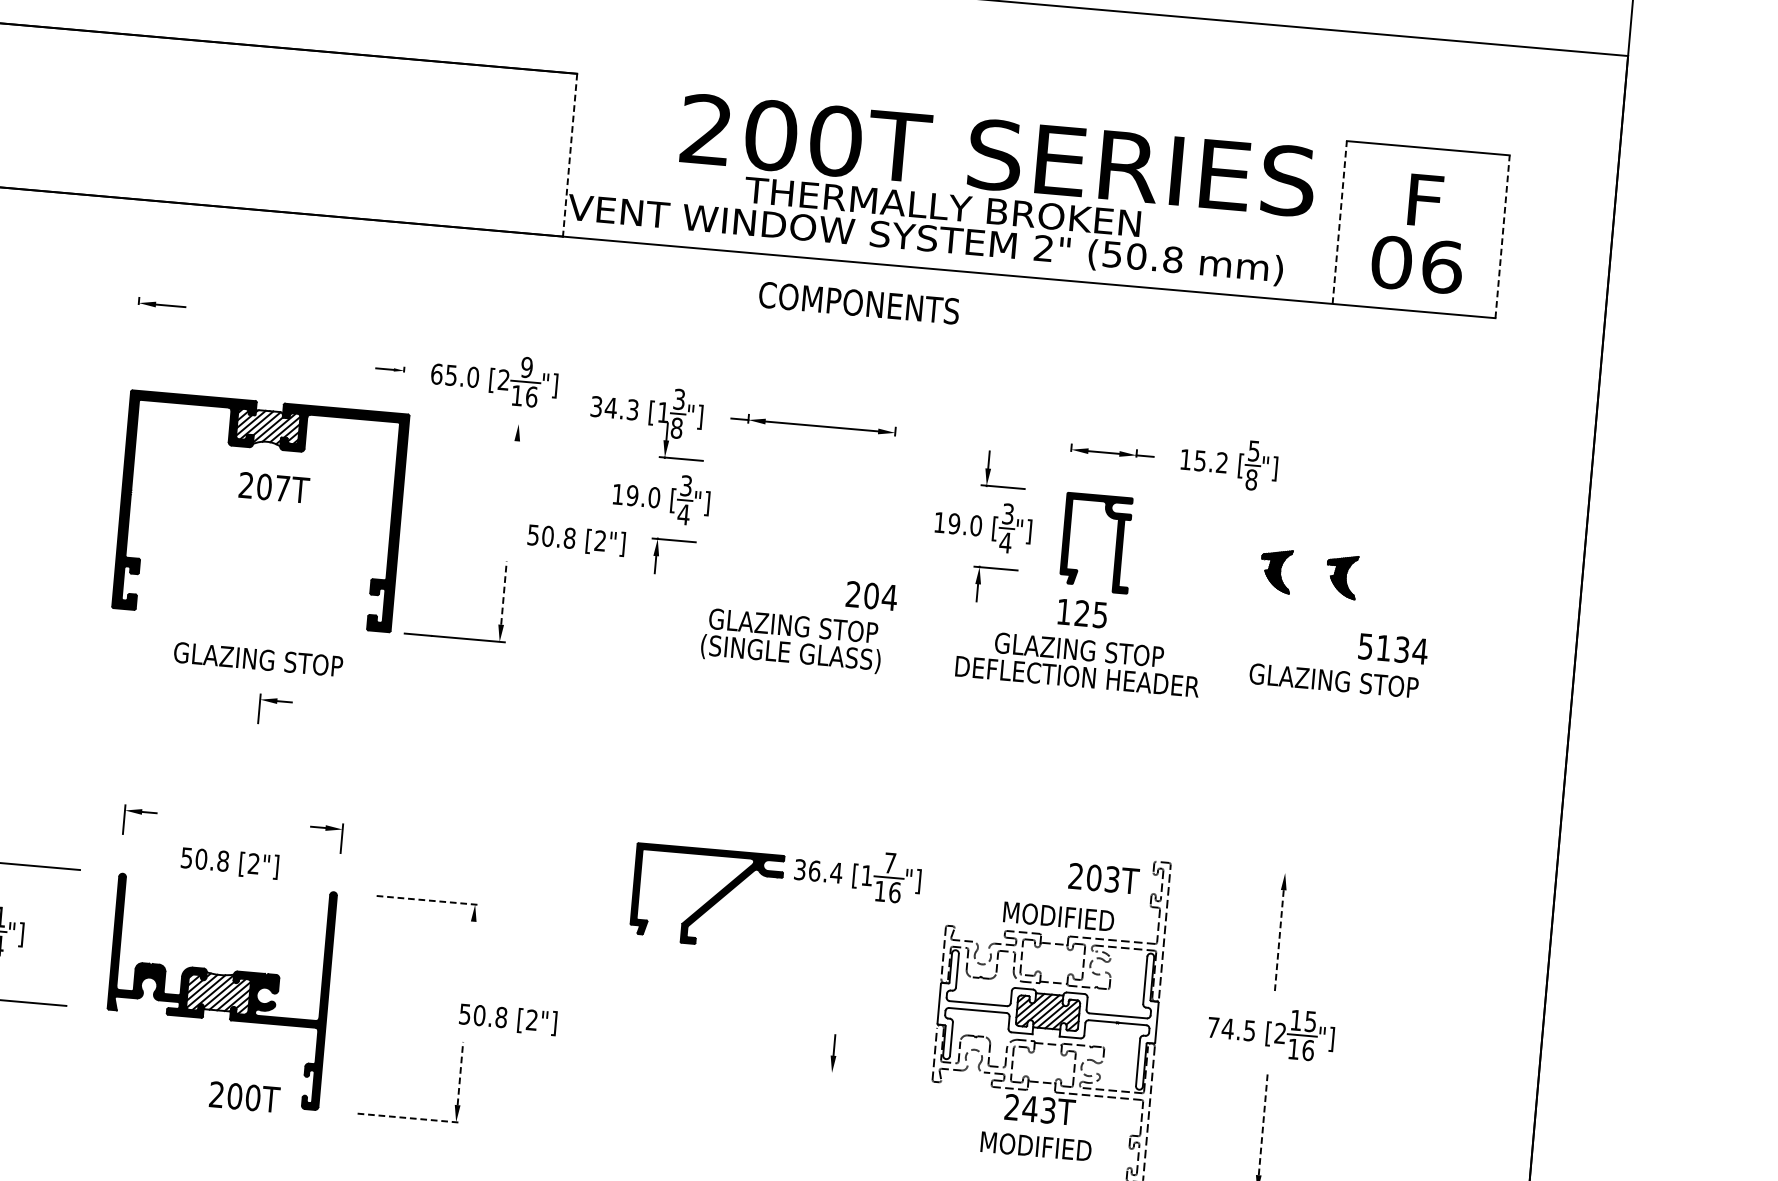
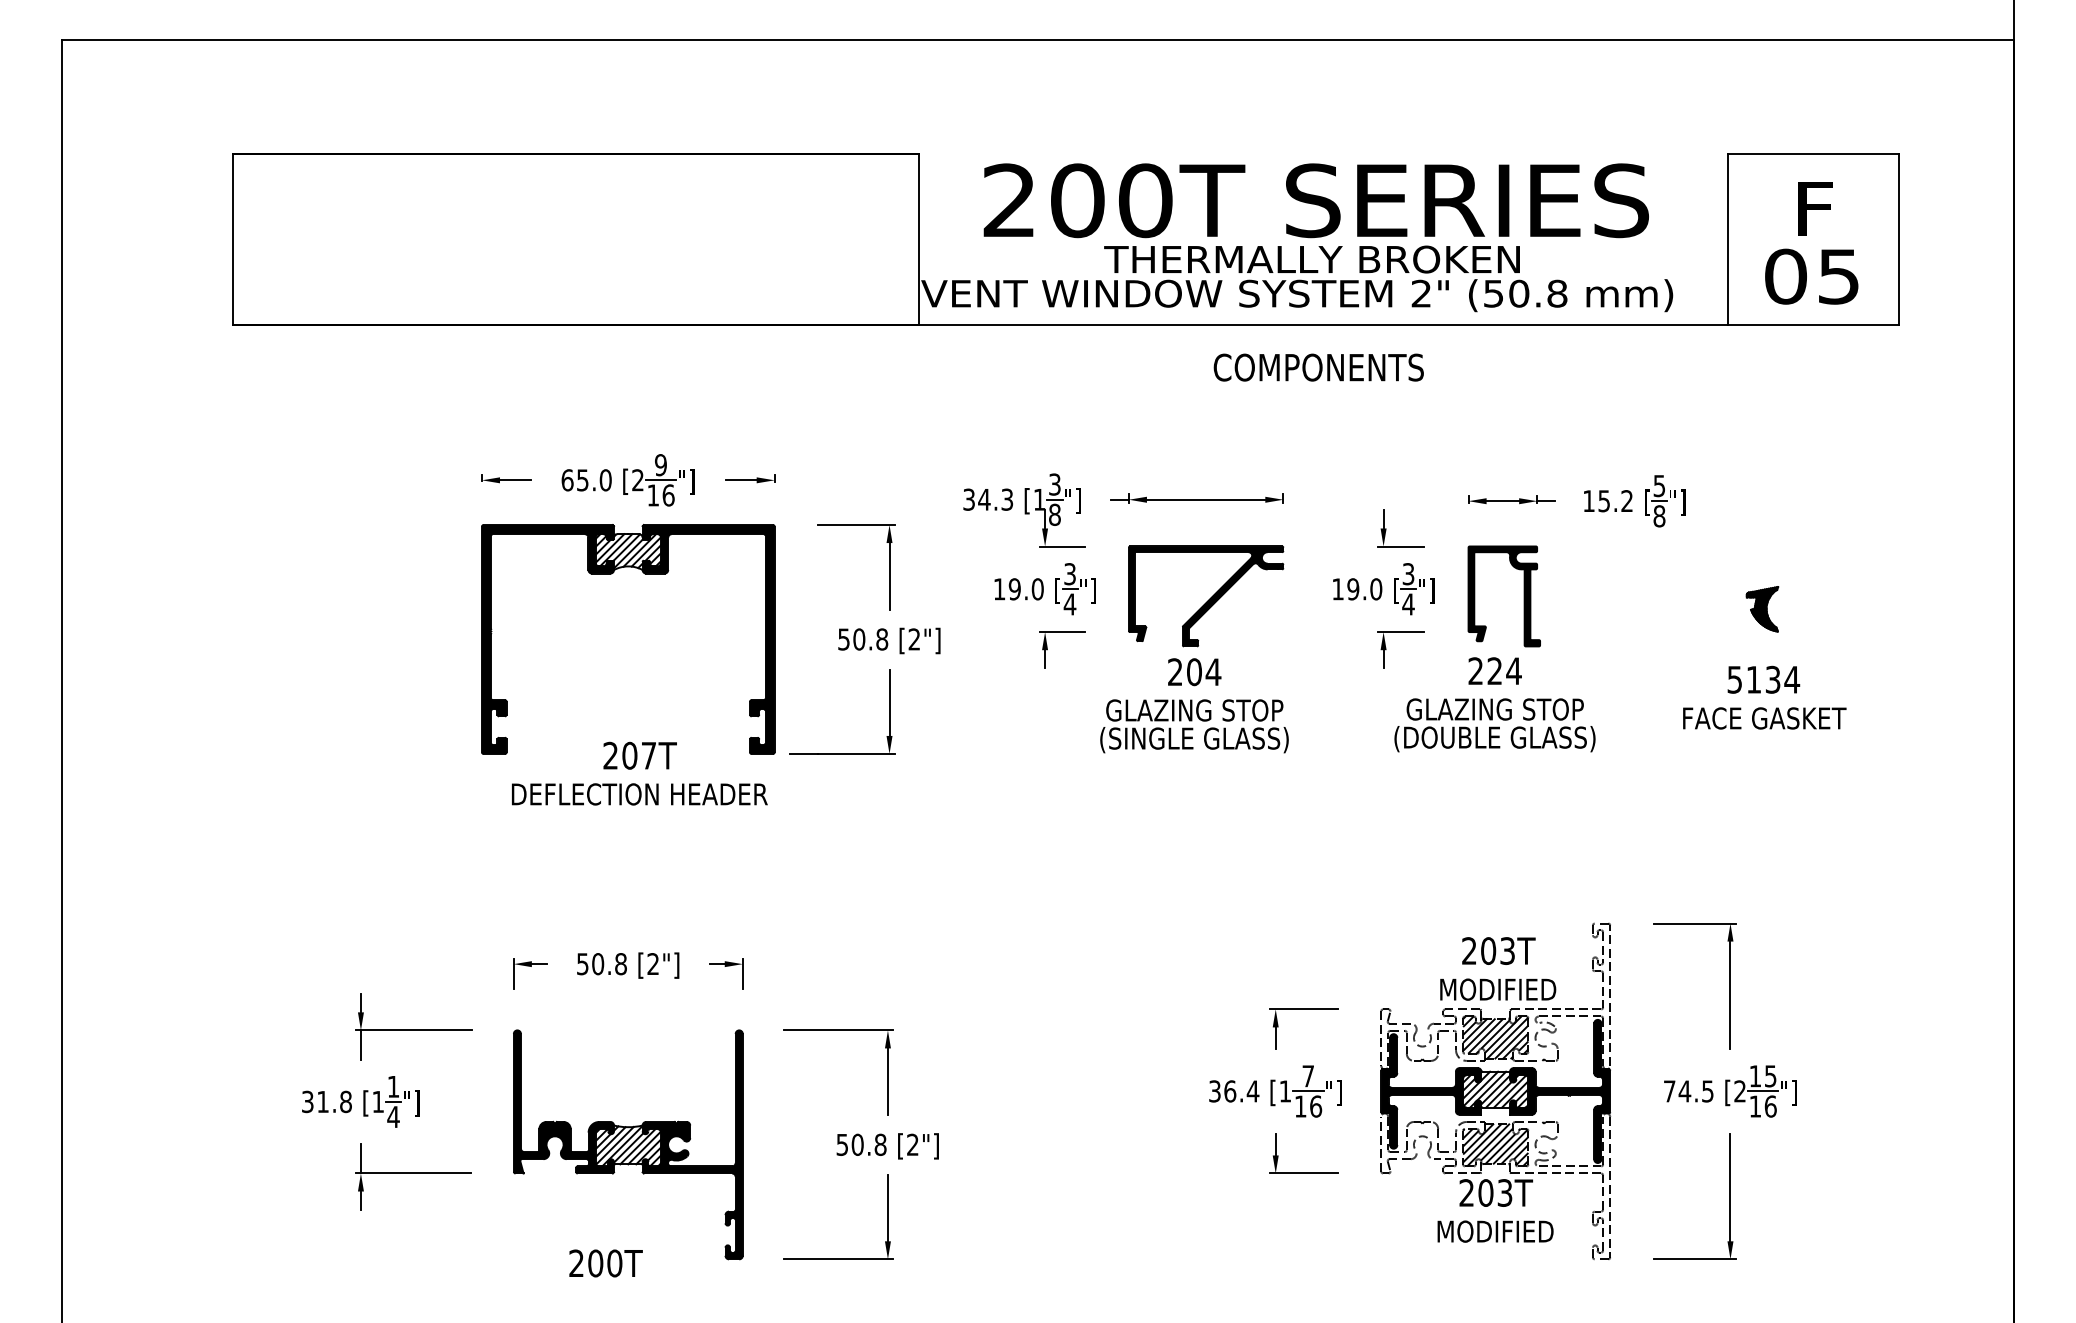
line: (570, 155) -> (918, 239), dashed -> solid
text: (997, 155) -> (1315, 200), moved
line: (1339, 222) -> (1727, 239), dashed -> solid
line: (1502, 236) -> (1899, 239), dashed -> solid
text: (1442, 266) -> (1839, 276), 06 -> 05
part: (162, 303) -> (506, 478), moved
text: (858, 303) -> (1318, 367), moved
part: (390, 368) -> (750, 478), size x1.67
part: (493, 379) -> (627, 480), moved
line: (487, 421) -> (856, 525), added
line: (514, 473) -> (889, 576), added
text: (273, 487) -> (639, 755), moved
text: (576, 539) -> (889, 640), moved
part: (1276, 571) -> (1693, 609), removed
line: (503, 592) -> (889, 702), dashed -> solid
text: (871, 596) -> (1194, 672), moved
text: (1081, 613) -> (1494, 671), 125 -> 224
text: (1393, 648) -> (1763, 679), moved
text: (258, 659) -> (639, 794), GLAZING STOP -> DEFLECTION HEADER
text: (1077, 678) -> (1495, 739), DEFLECTION HEADER -> (DOUBLE GLASS)
text: (1333, 680) -> (1763, 718), GLAZING STOP -> FACE GASKET
part: (275, 703) -> (661, 838), removed
text: (230, 863) -> (628, 965), moved
line: (1251, 870) -> (1694, 923), added
part: (857, 874) -> (1275, 1091), moved
text: (1103, 878) -> (1498, 950), moved
part: (707, 897) -> (1206, 596), moved
line: (428, 900) -> (838, 1030), dashed -> solid
part: (872, 919) -> (1303, 1009), added
line: (1279, 941) -> (1730, 995), dashed -> solid
line: (470, 953) -> (887, 1081), added
hatch: (1052, 961) -> (1495, 1037), added
fill: (986, 1007) -> (1431, 1091), added
fill: (1109, 1018) -> (1560, 1091), added
text: (507, 1019) -> (887, 1146), moved
hatch: (1043, 1063) -> (1495, 1144), added
line: (460, 1072) -> (887, 1207), dashed -> solid
line: (858, 1075) -> (1303, 1173), added
text: (244, 1097) -> (605, 1263), moved
text: (1029, 1108) -> (1485, 1192), 243T -> 203T
line: (409, 1118) -> (838, 1259), dashed -> solid
line: (1263, 1124) -> (1730, 1187), dashed -> solid

